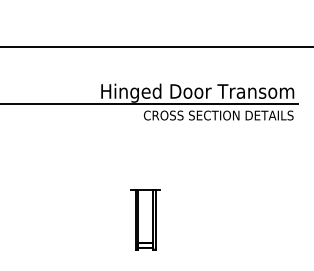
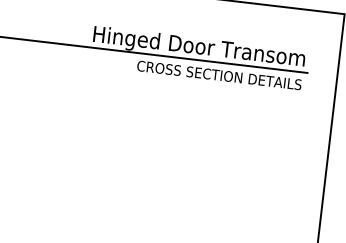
part: (145, 219) -> (125, 179), removed

